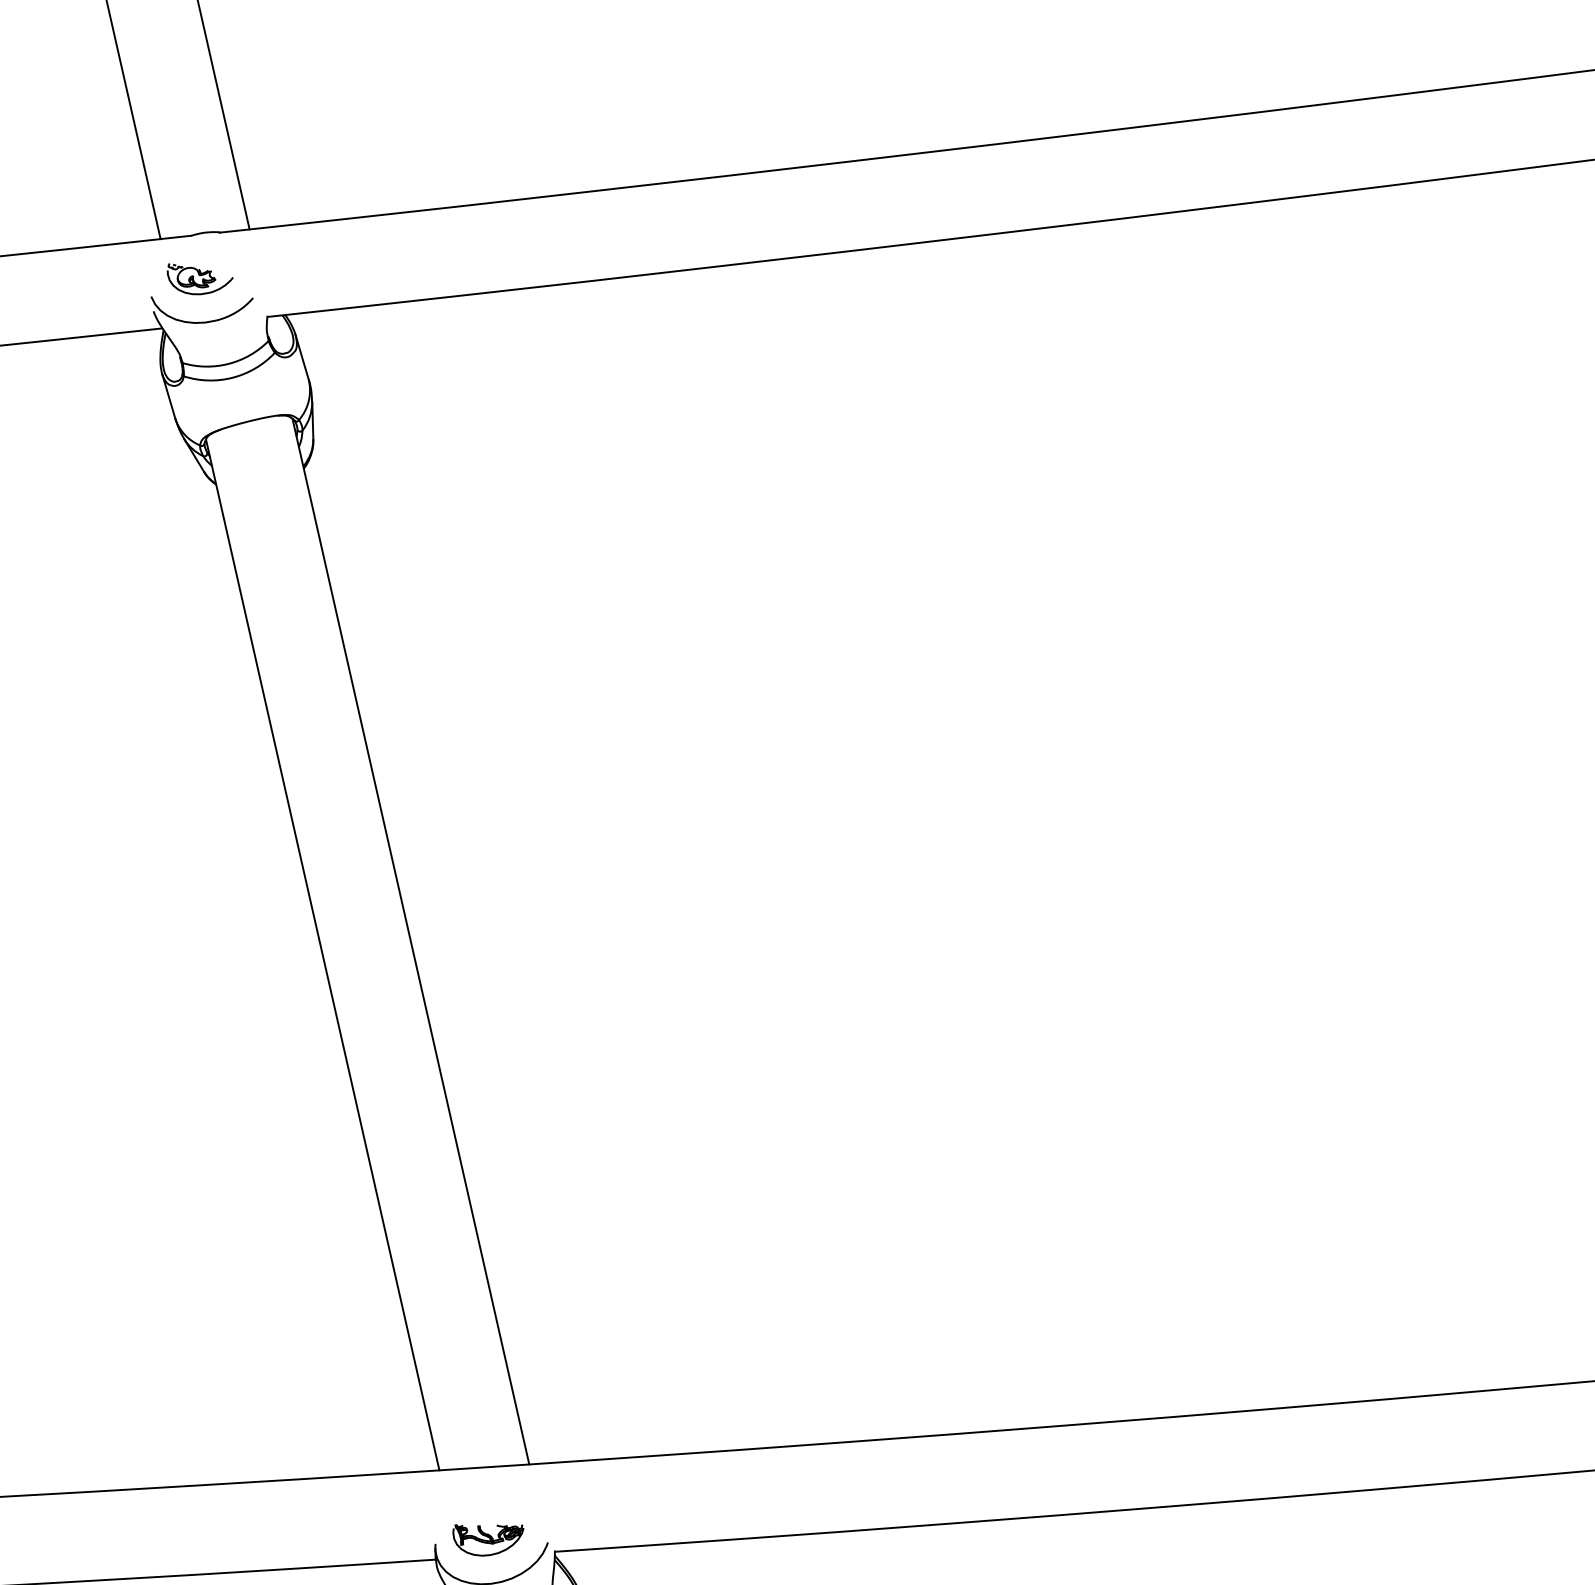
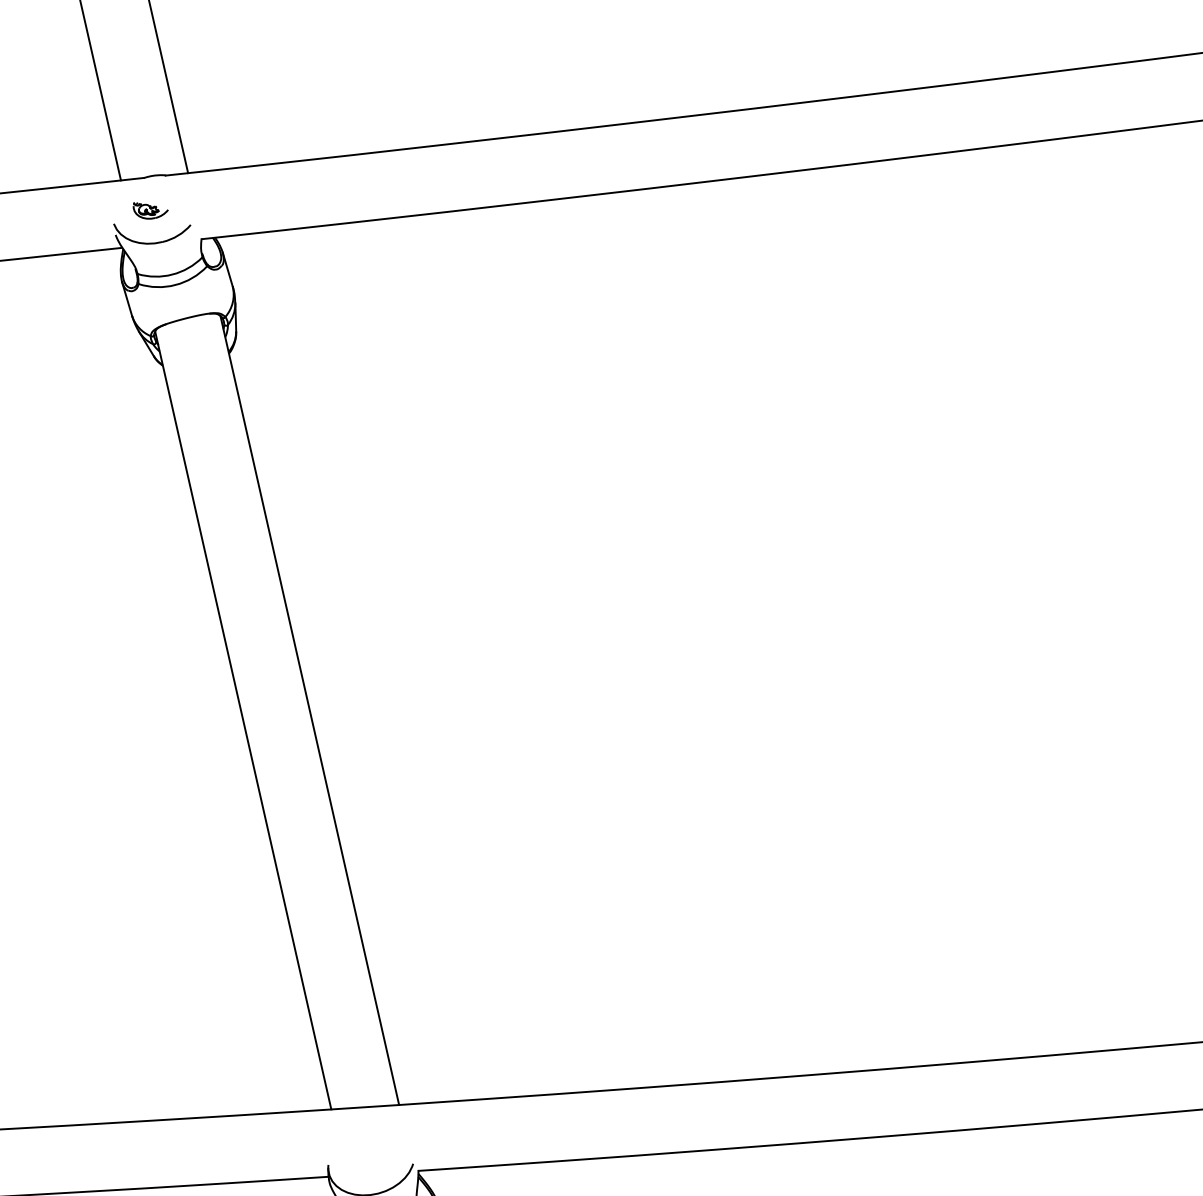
part: (199, 279) -> (150, 210), size x0.7
part: (488, 1540) -> (368, 1162), removed

